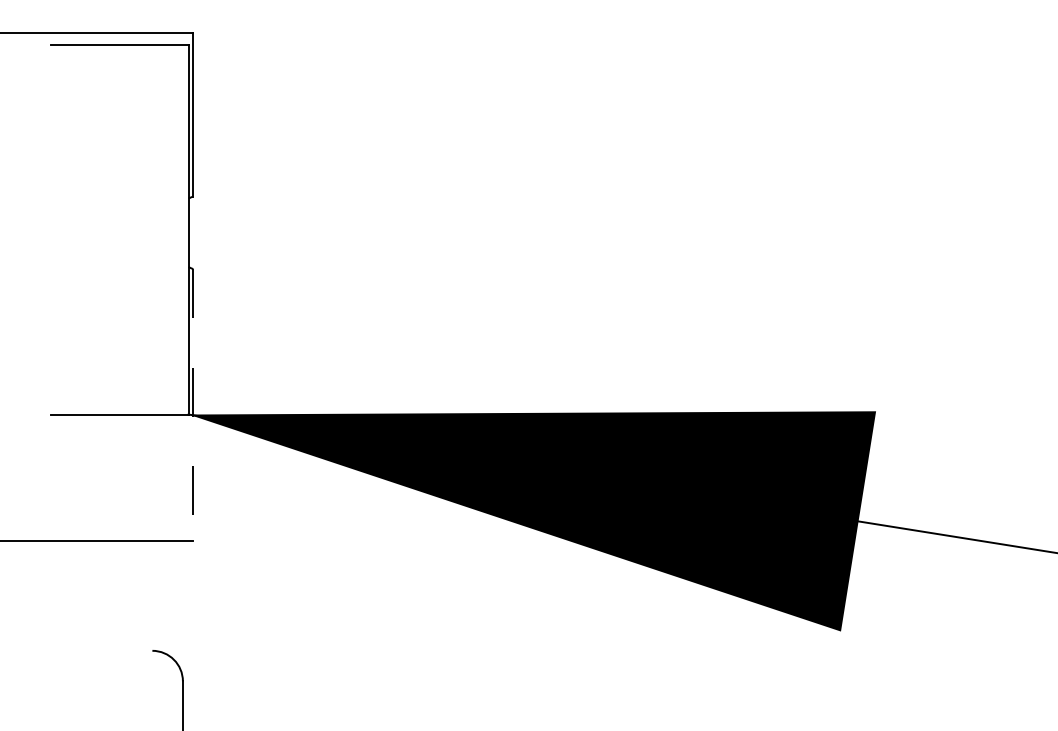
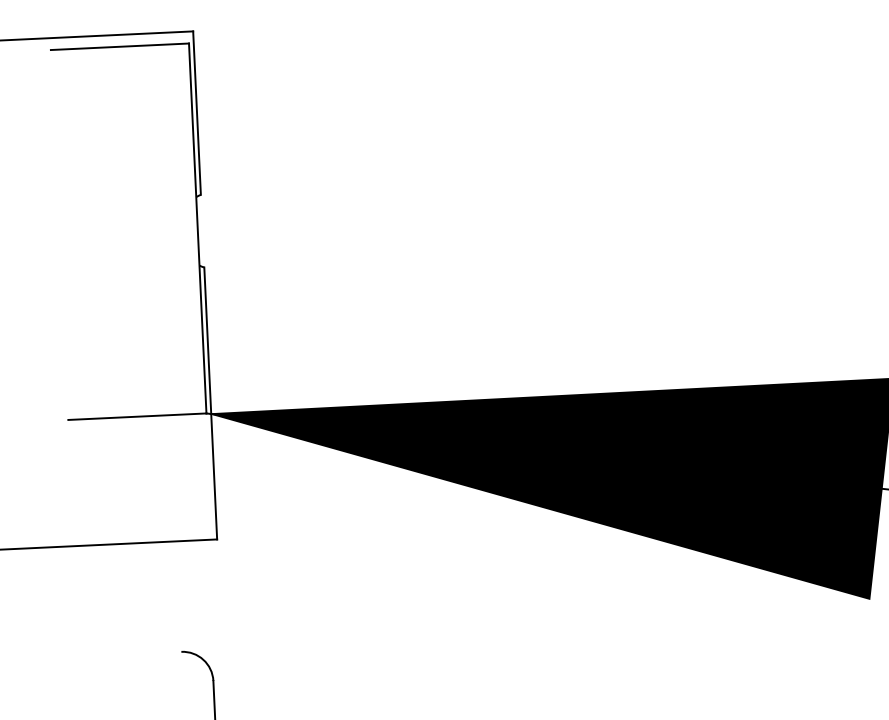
line: (193, 404) -> (210, 403), dashed -> solid

